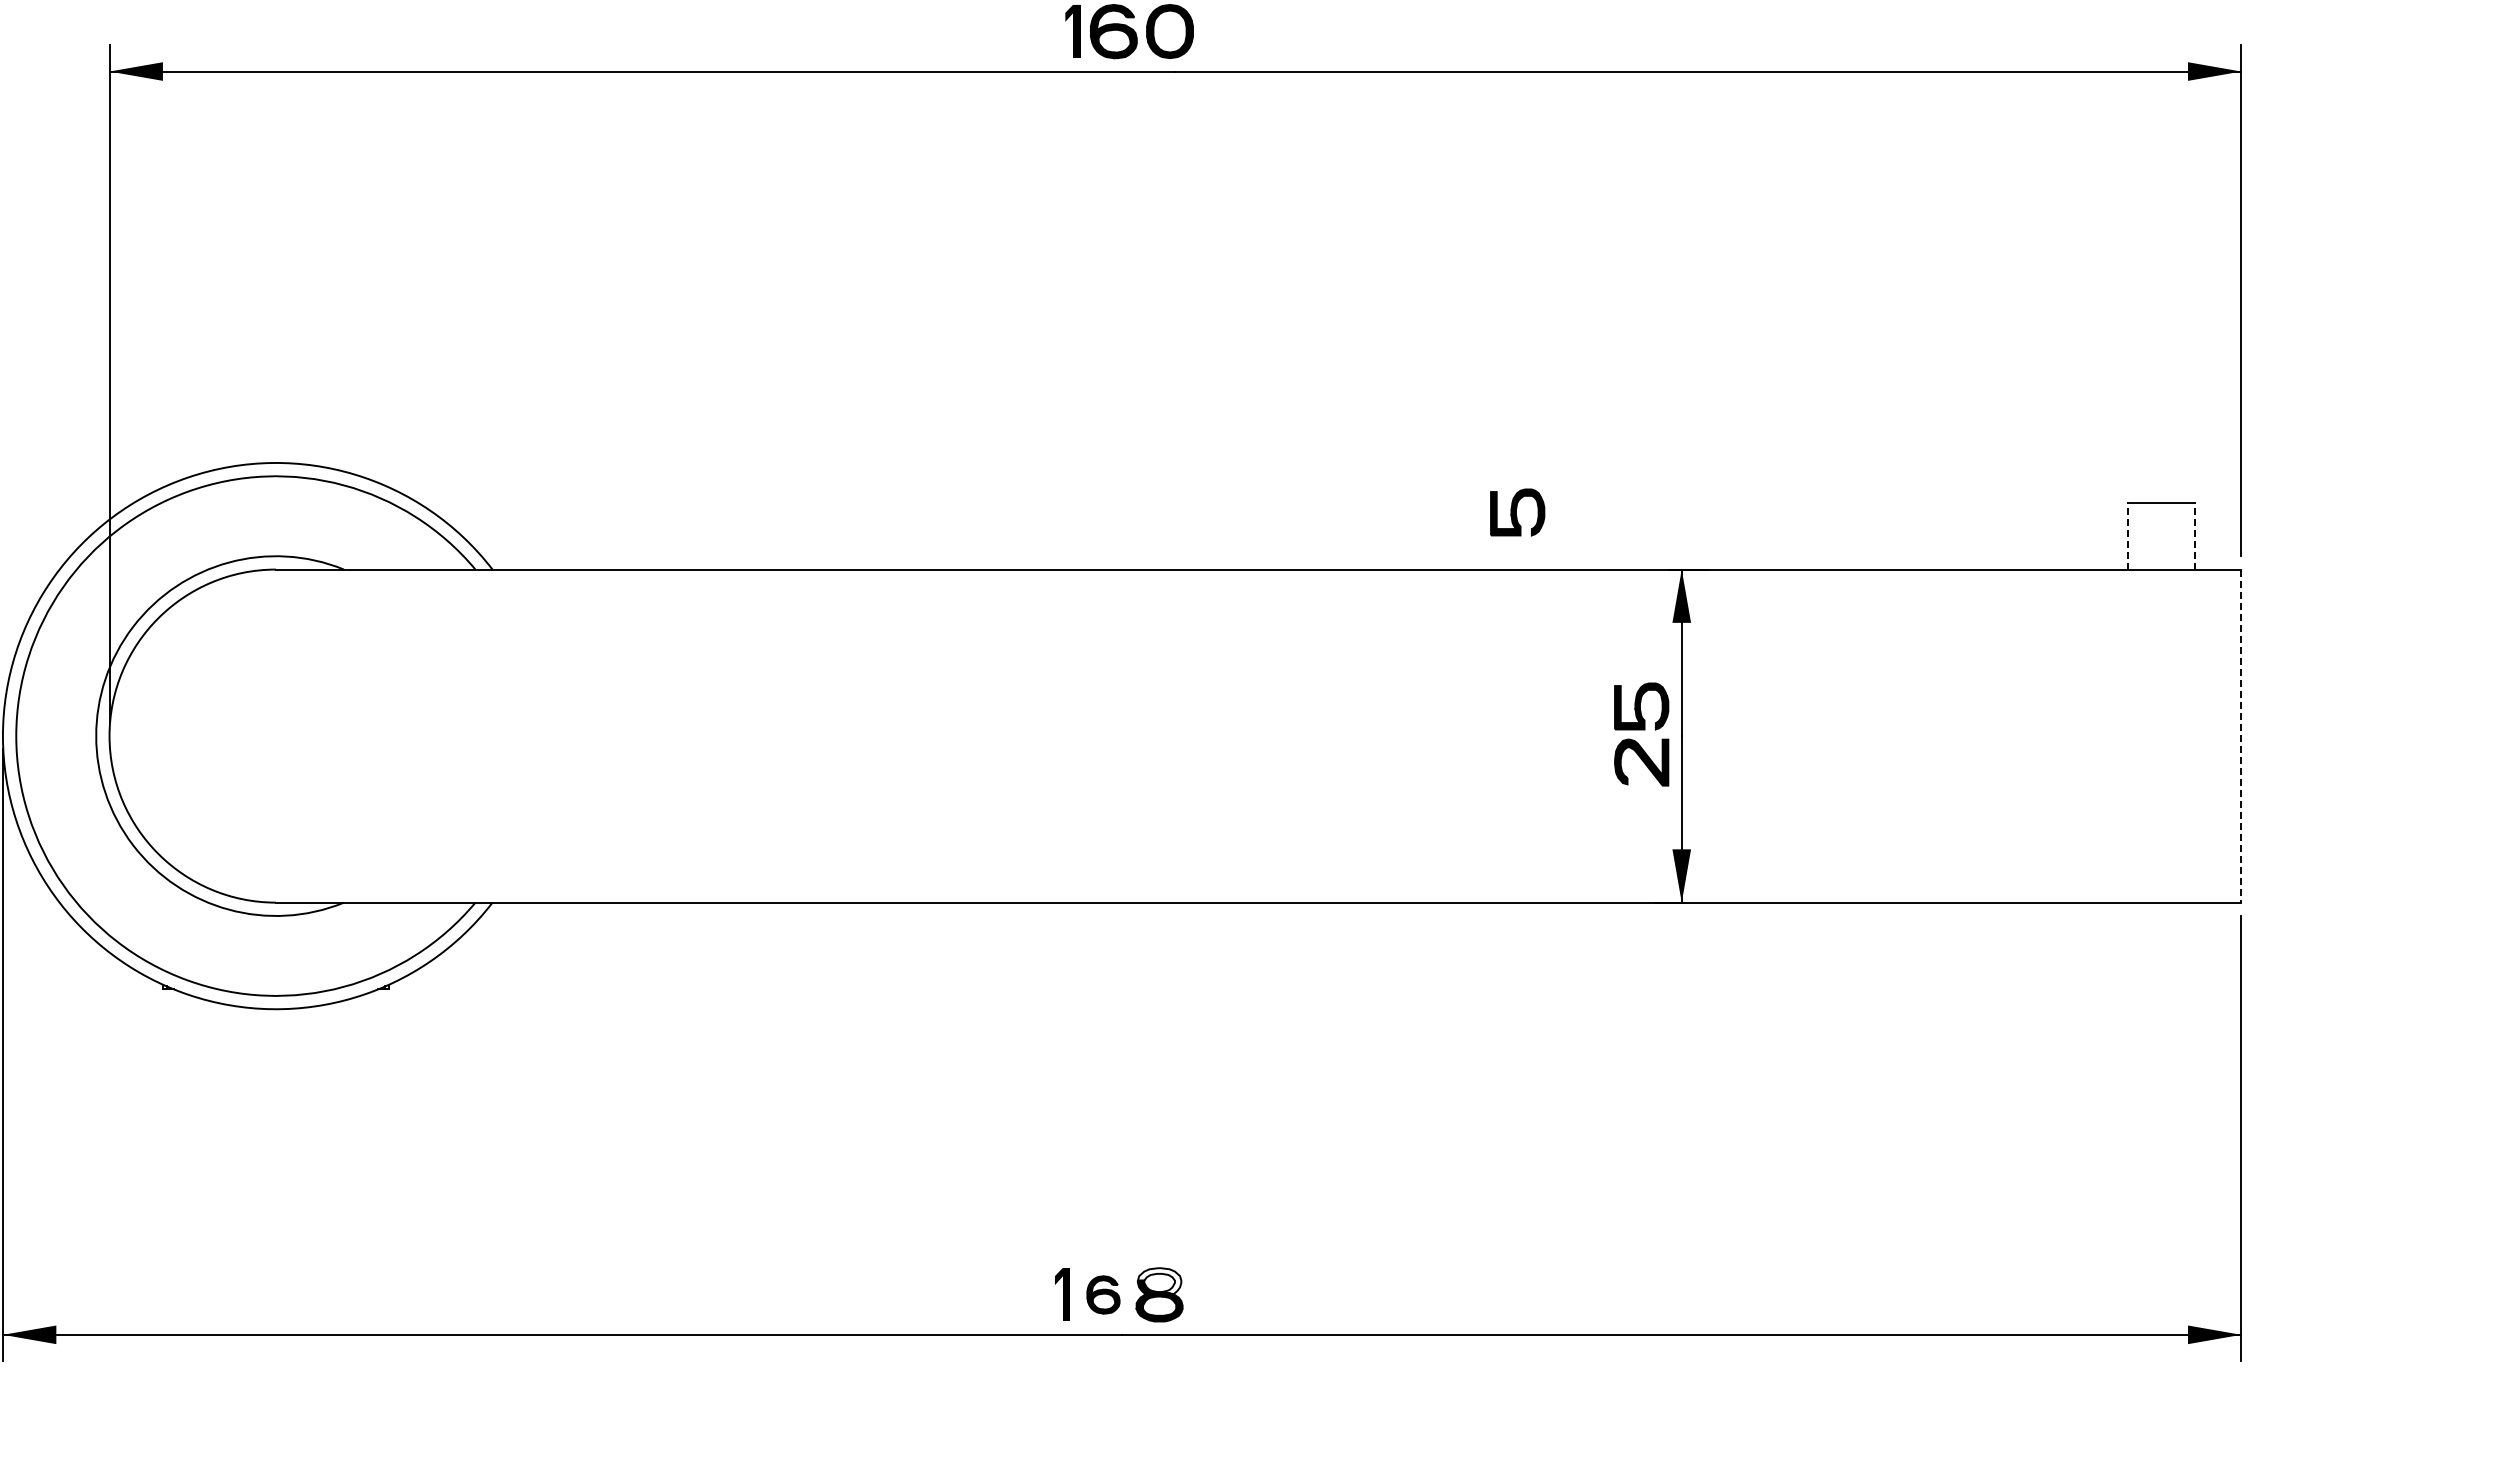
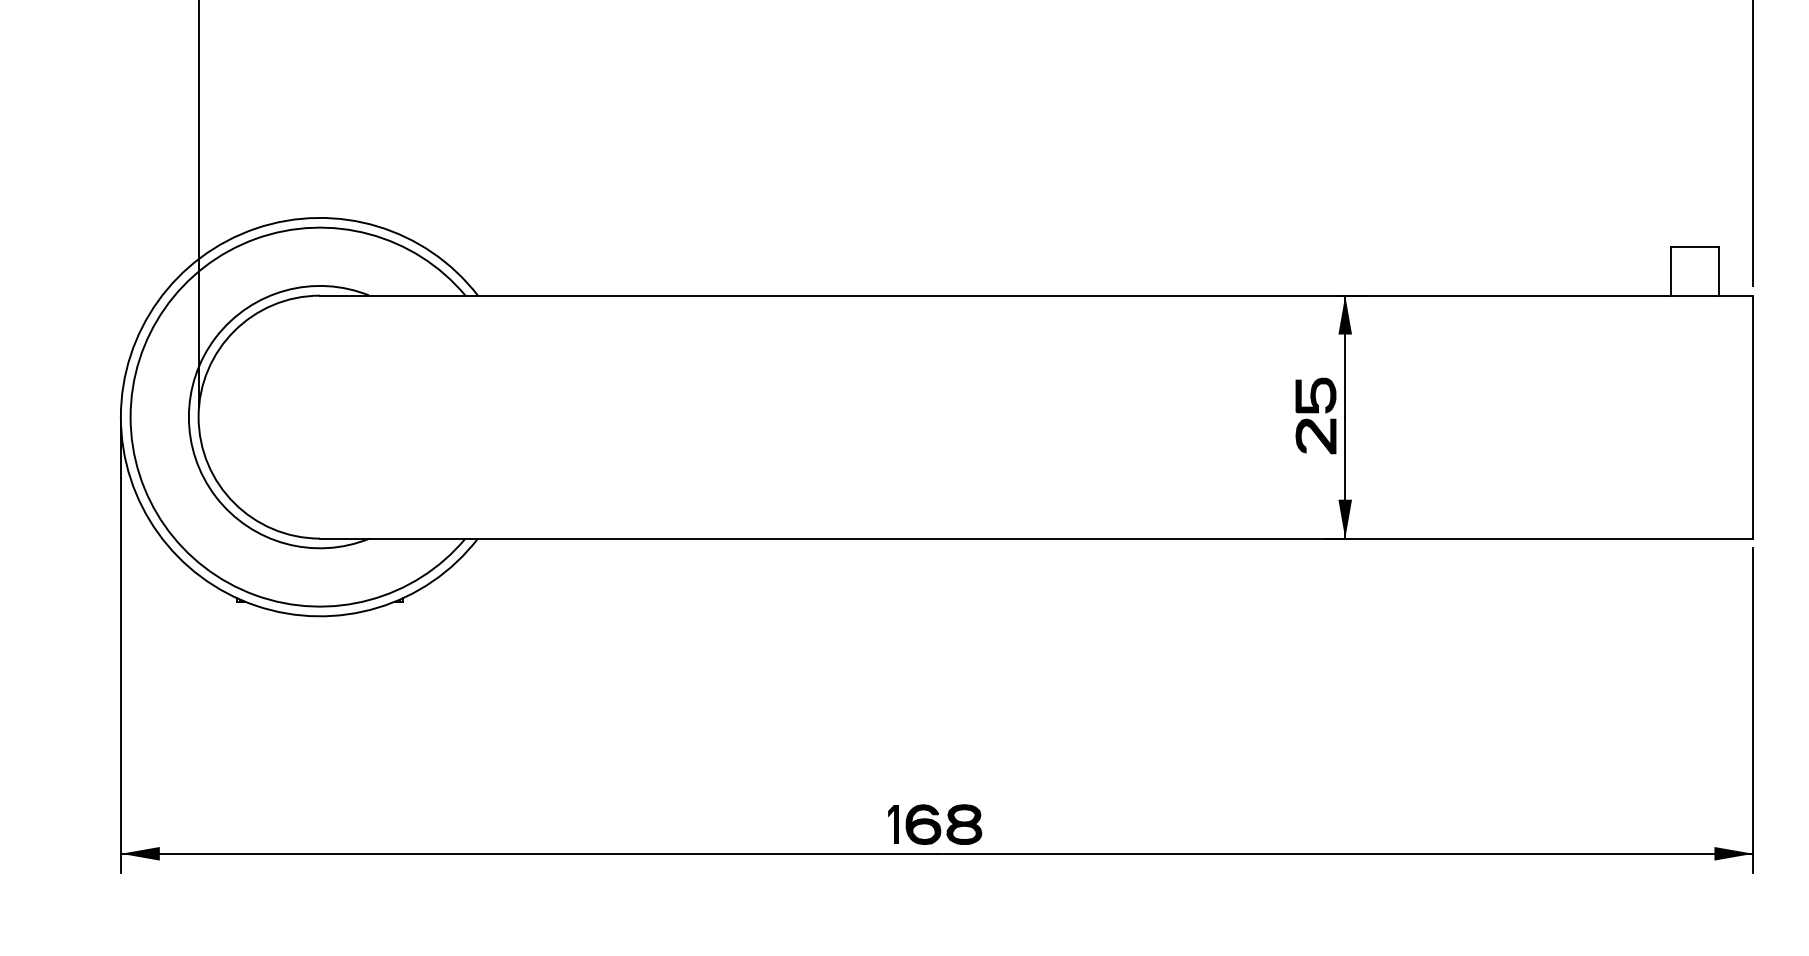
part: (1517, 512) -> (1225, 254), removed
line: (2127, 535) -> (1670, 270), dashed -> solid
line: (2194, 535) -> (1719, 270), dashed -> solid
line: (2241, 736) -> (1753, 417), dashed -> solid
fill: (1159, 1282) -> (964, 815), added
part: (1103, 1294) -> (923, 824), size x1.43

